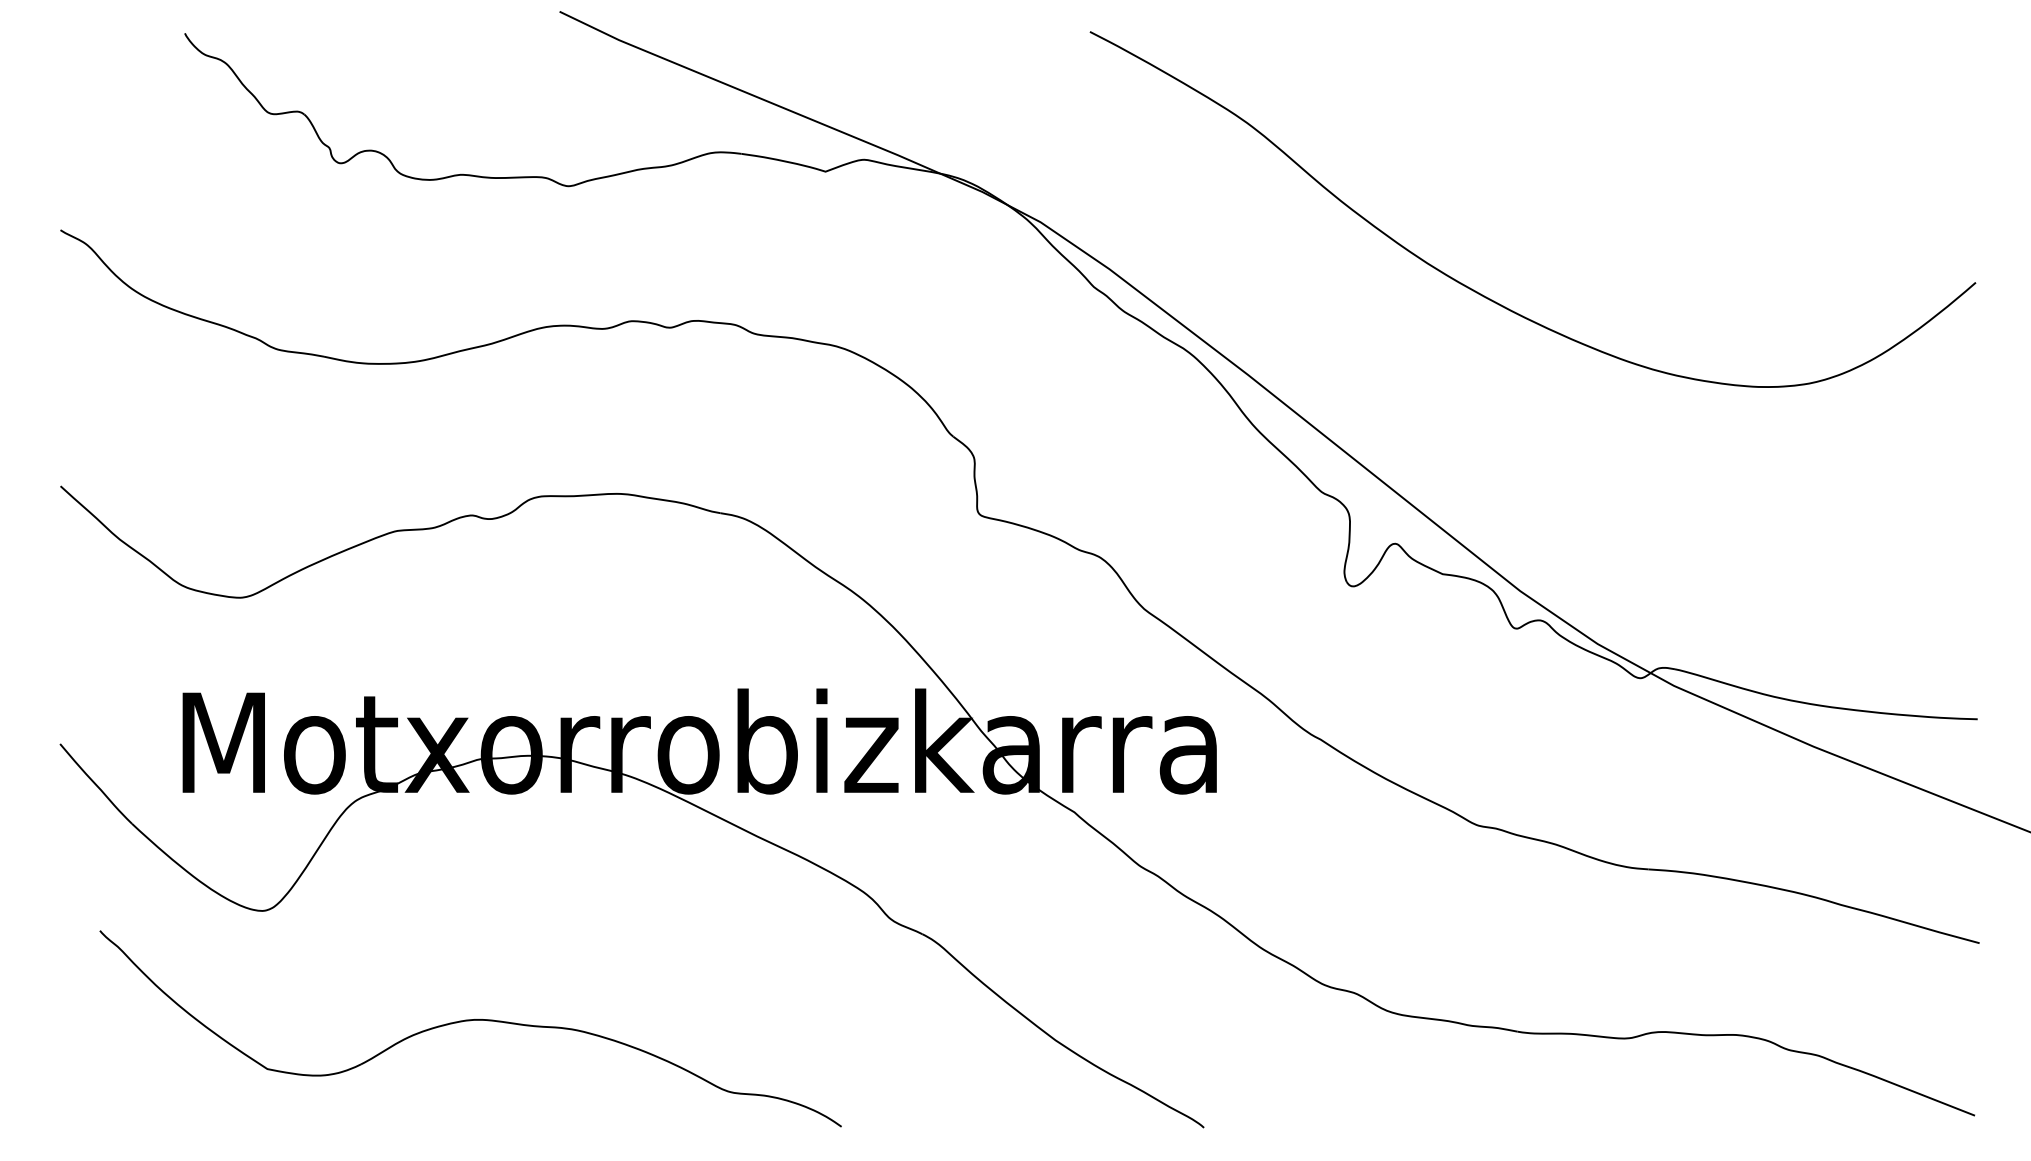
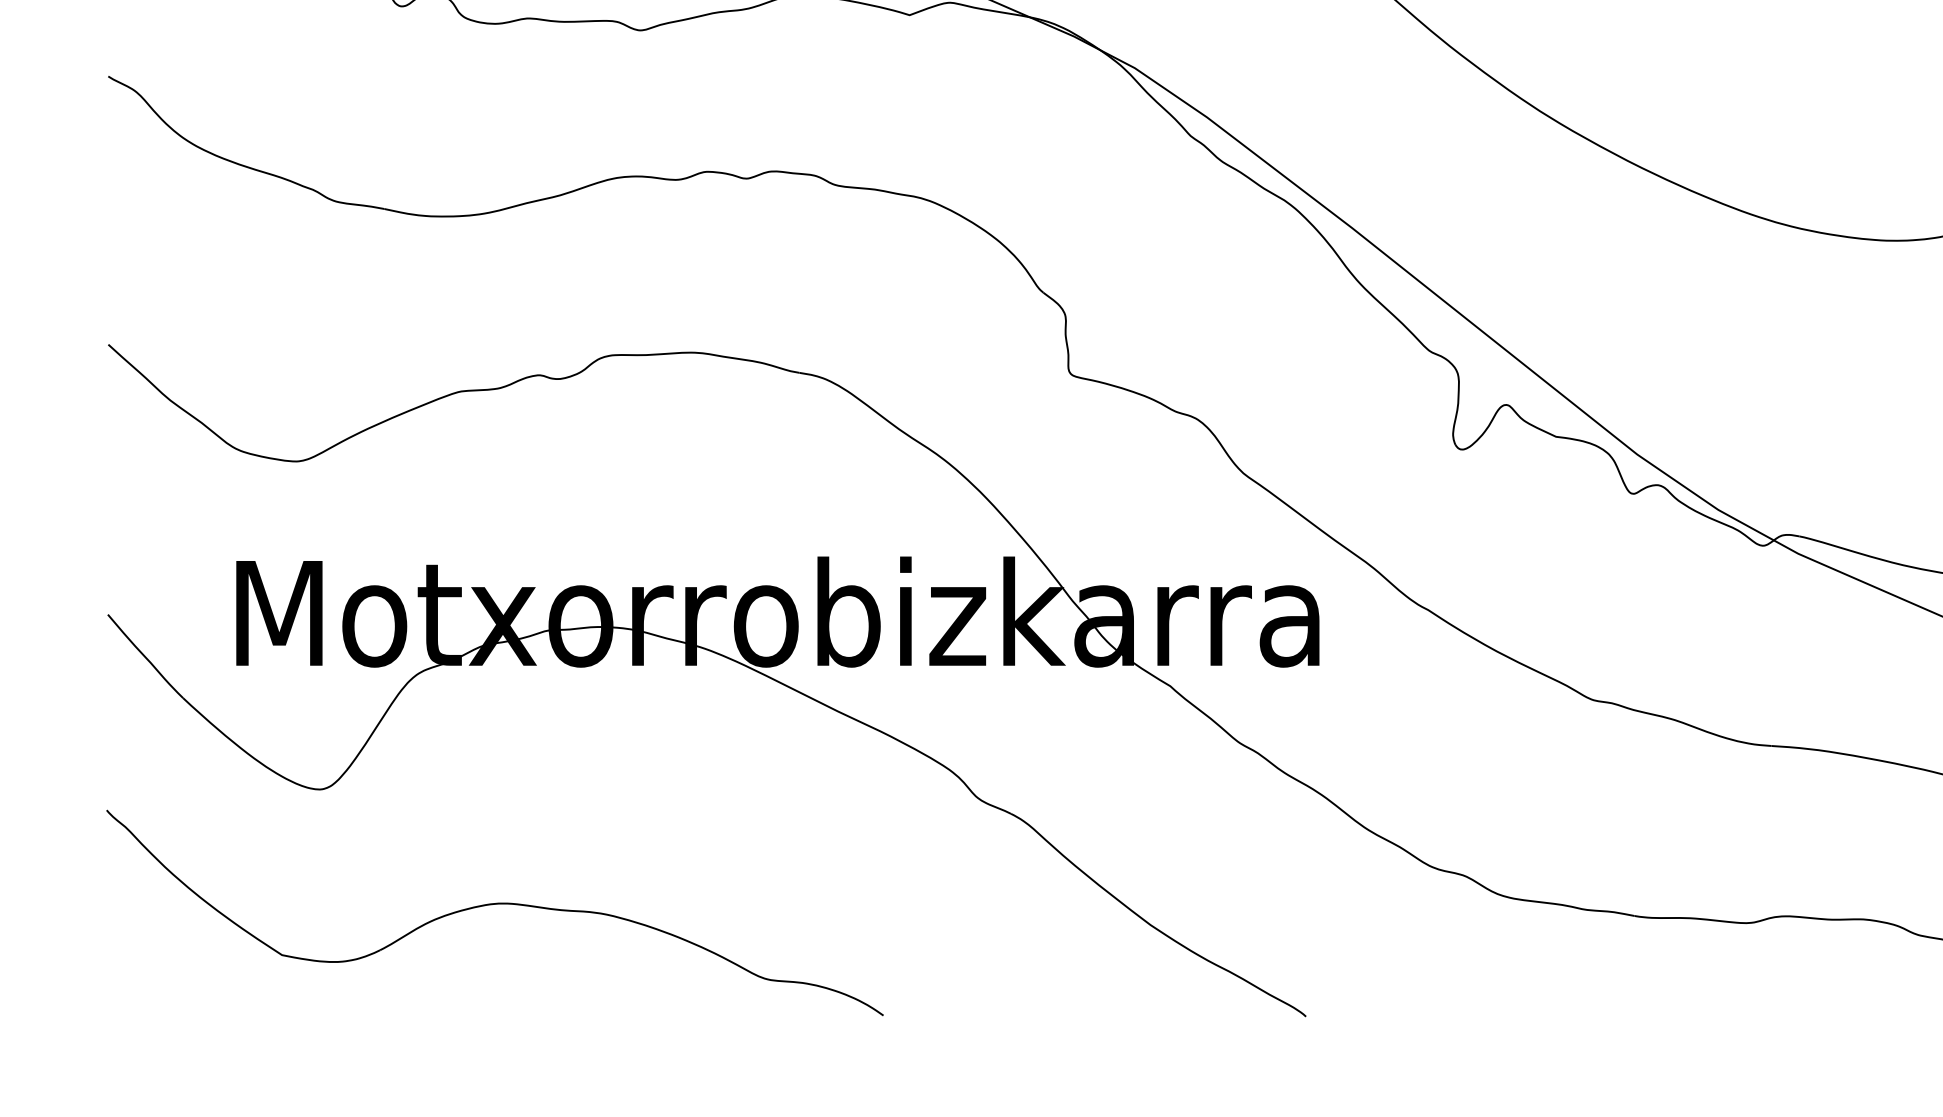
part: (470, 1021) -> (494, 905), moved

